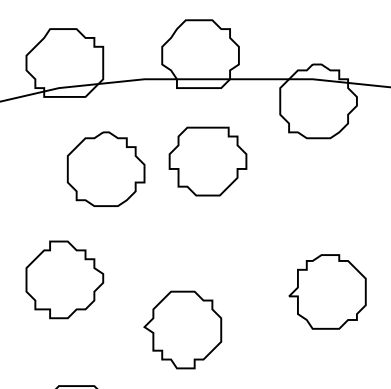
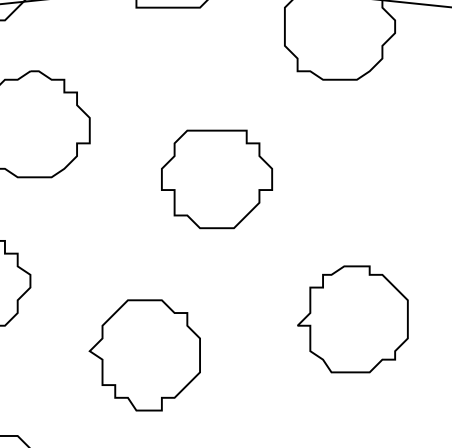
part: (207, 161) -> (216, 179), moved
part: (327, 291) -> (352, 318), moved

